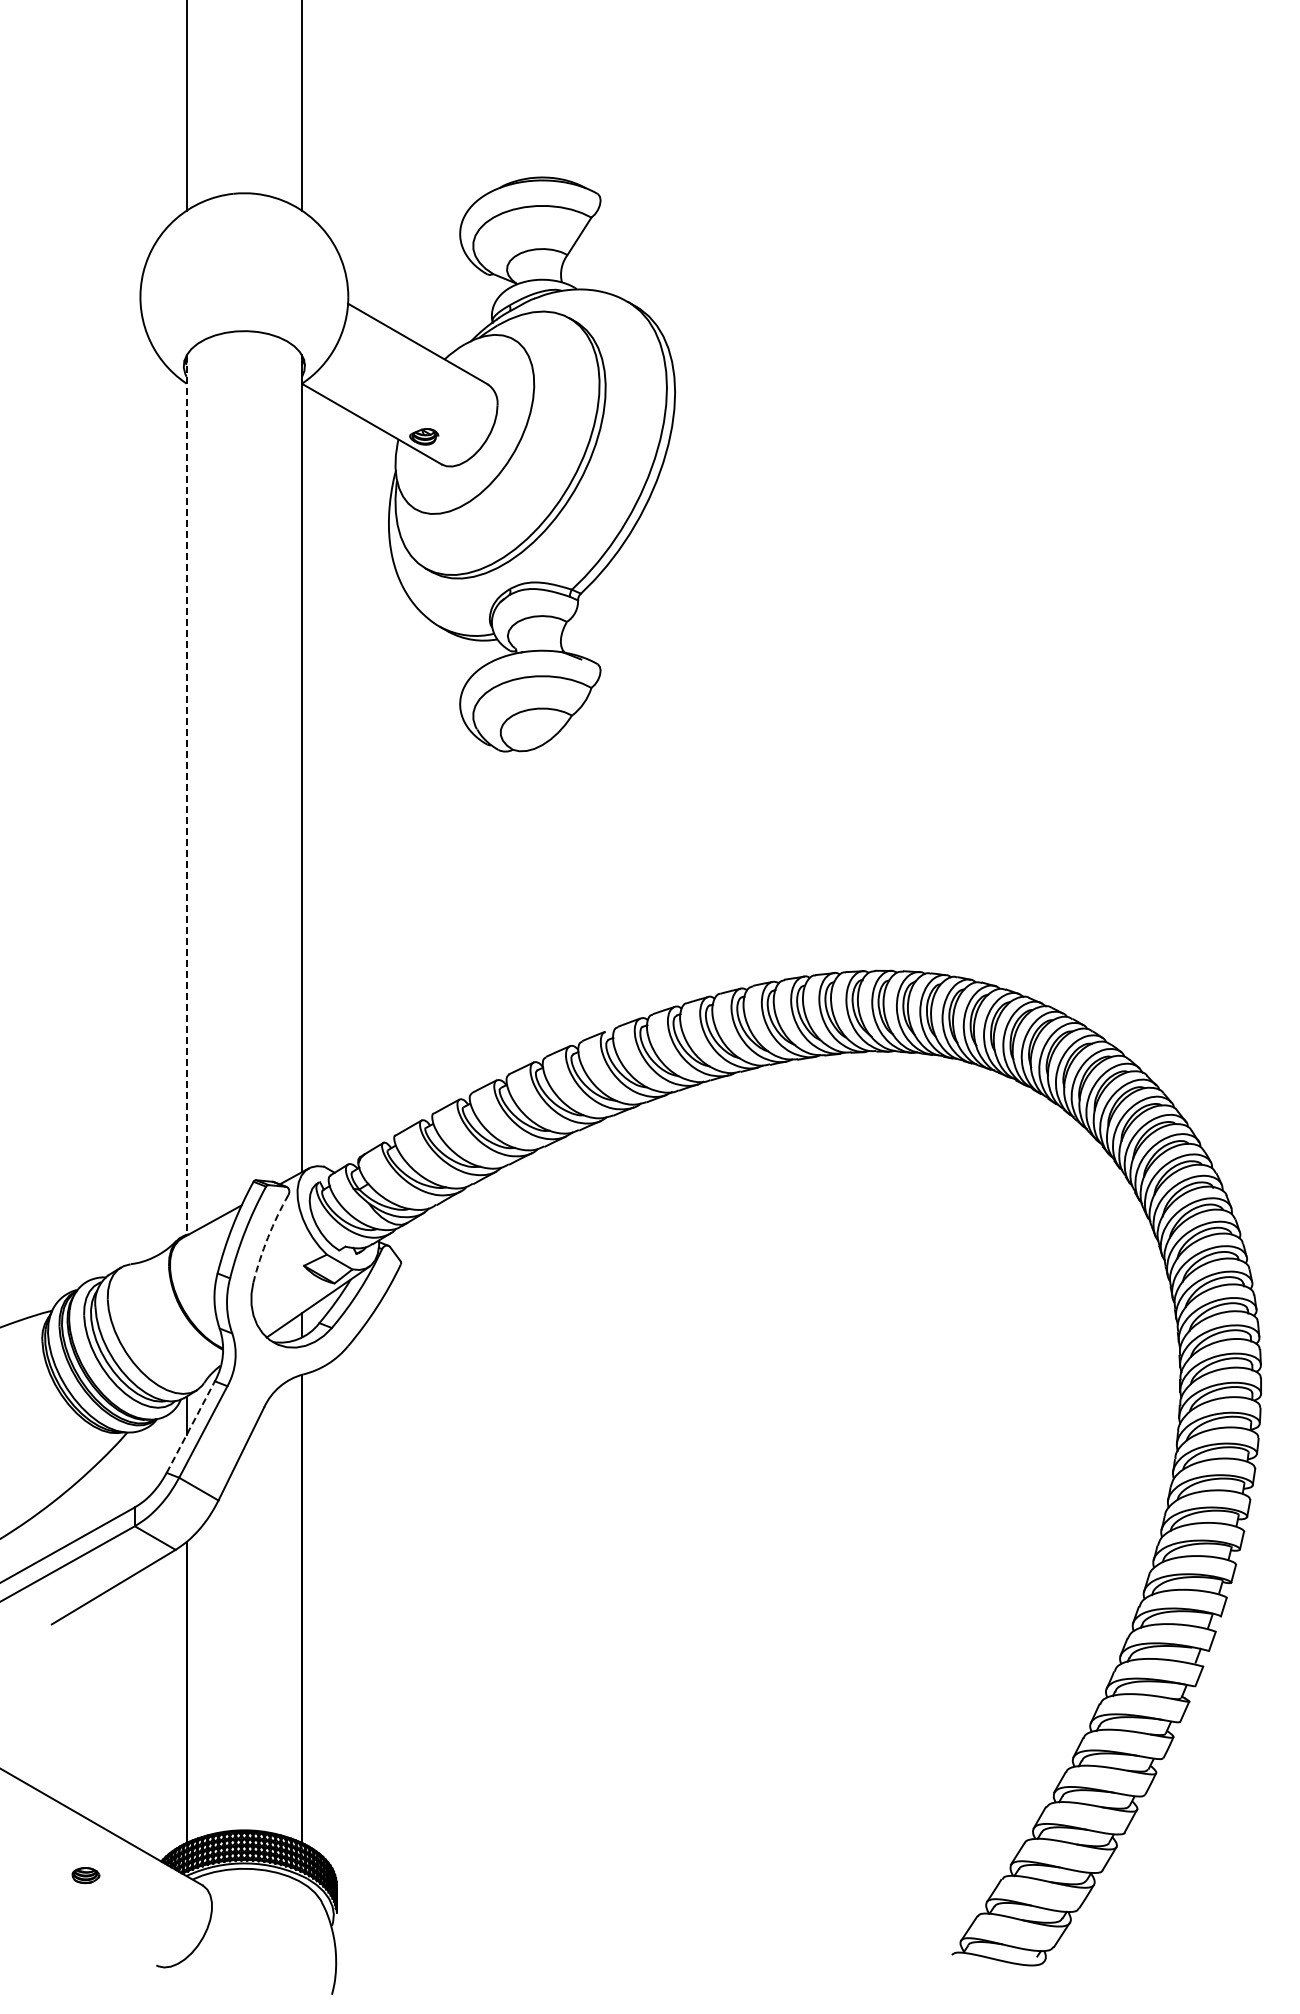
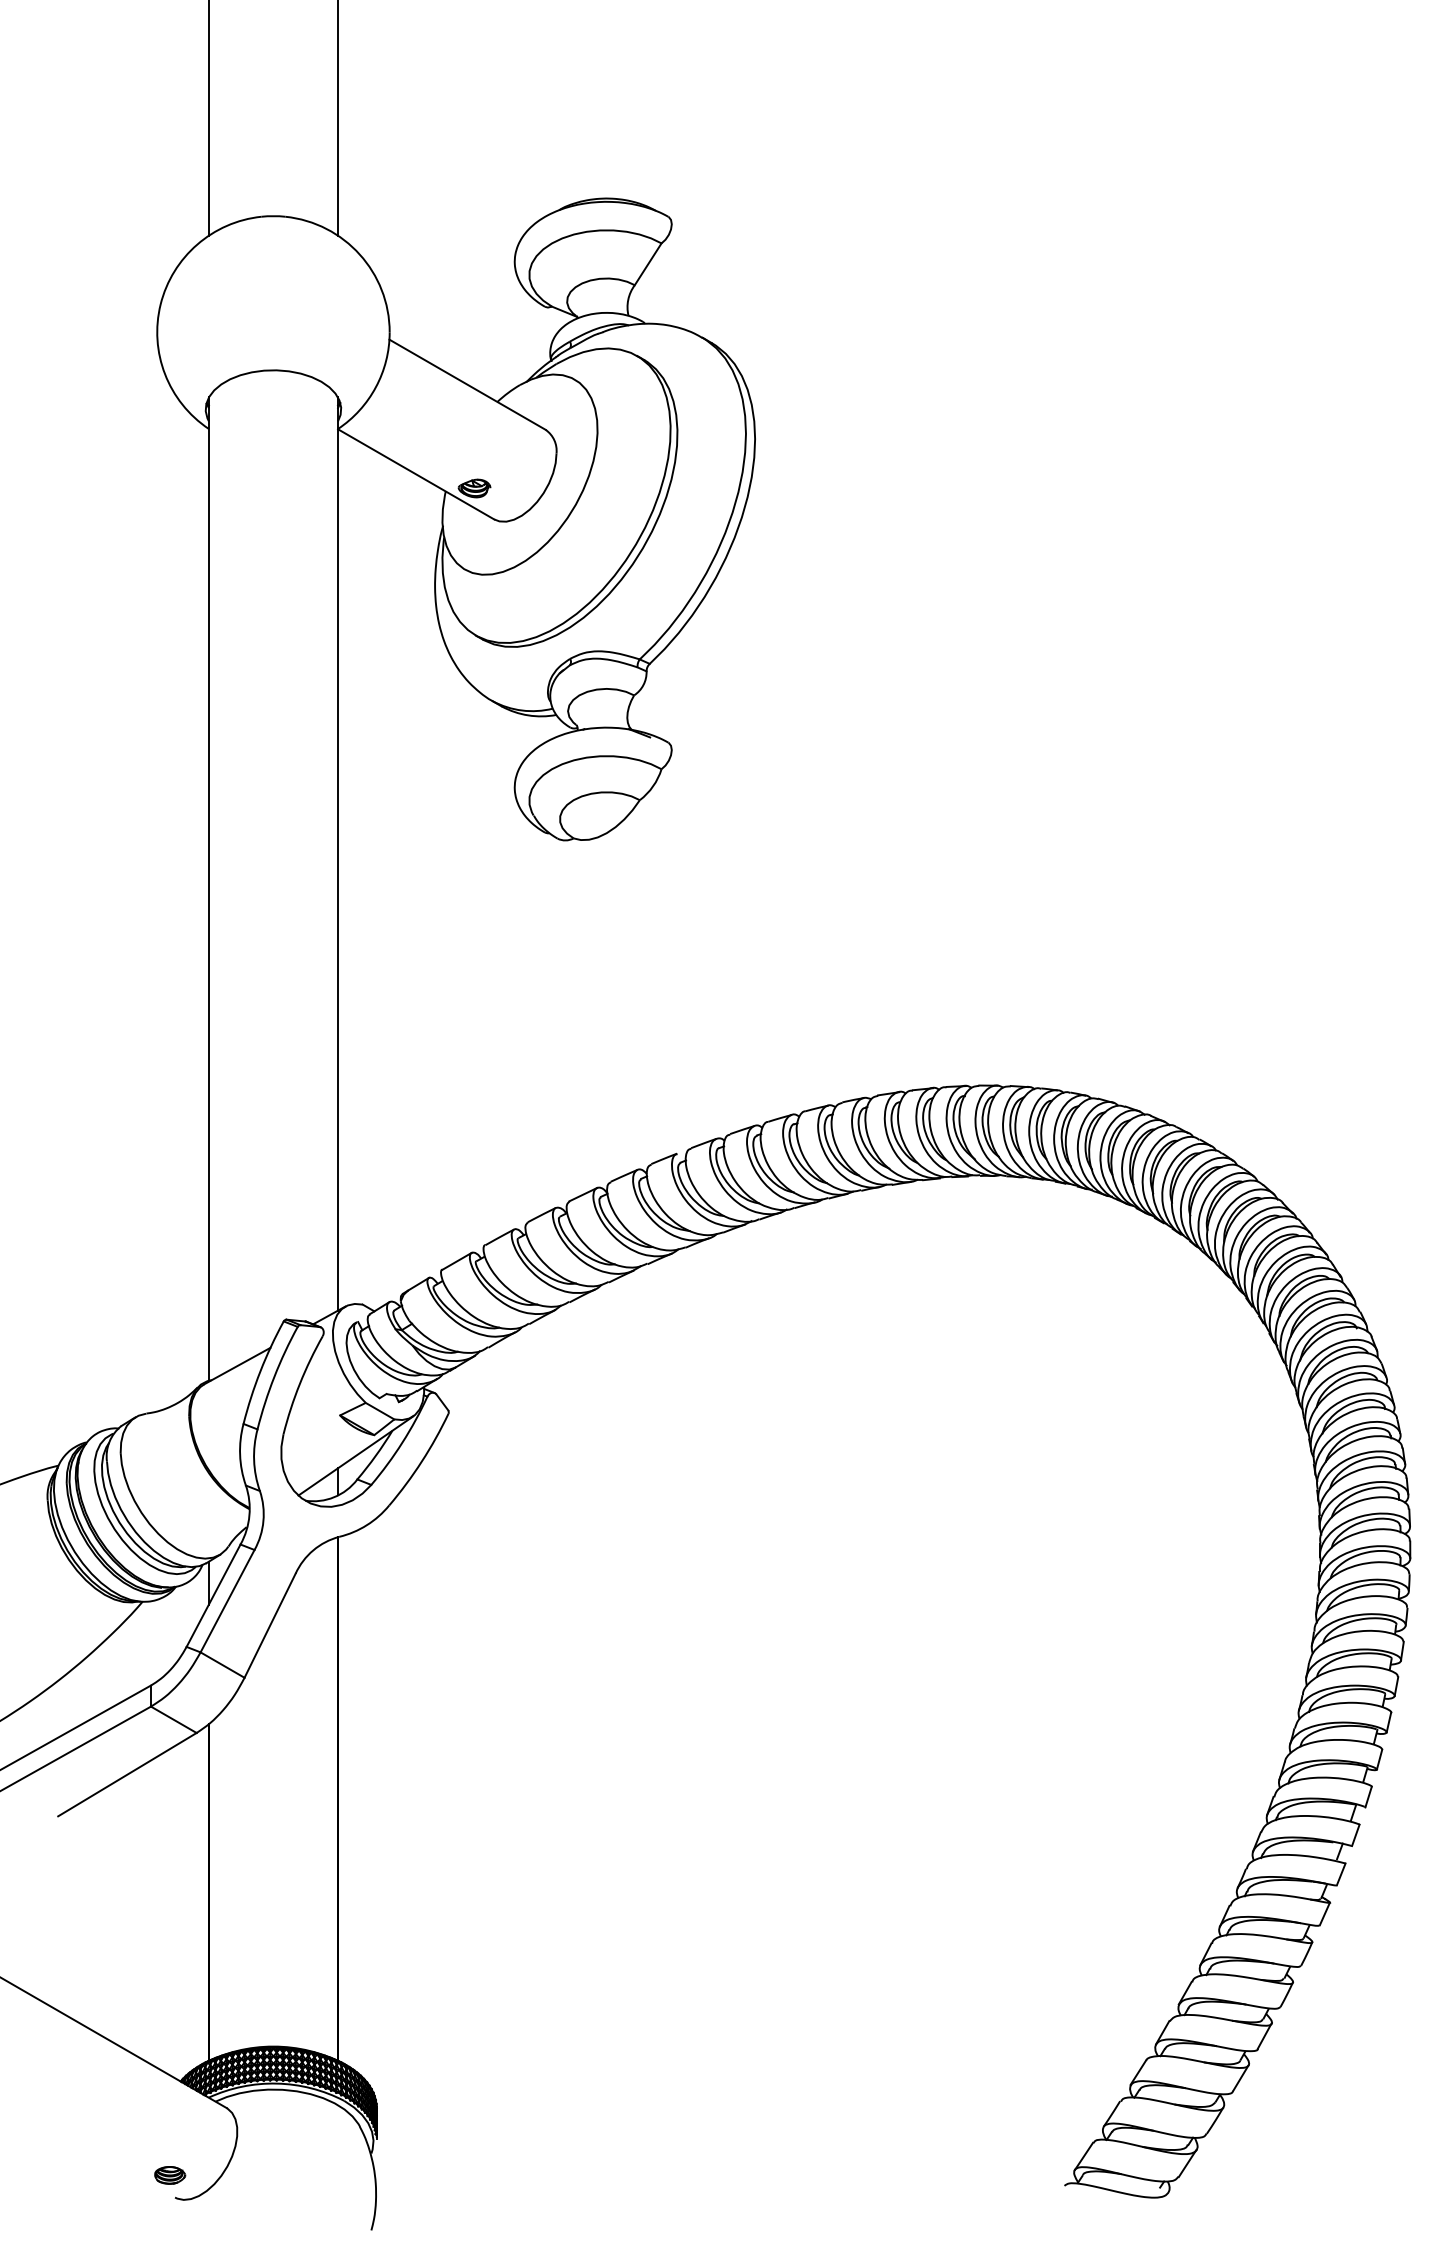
line: (186, 795) -> (208, 889), dashed -> solid
arc: (268, 1237) -> (300, 1383), dashed -> solid
line: (190, 1427) -> (213, 1596), dashed -> solid
part: (85, 1875) -> (169, 2175), moved

